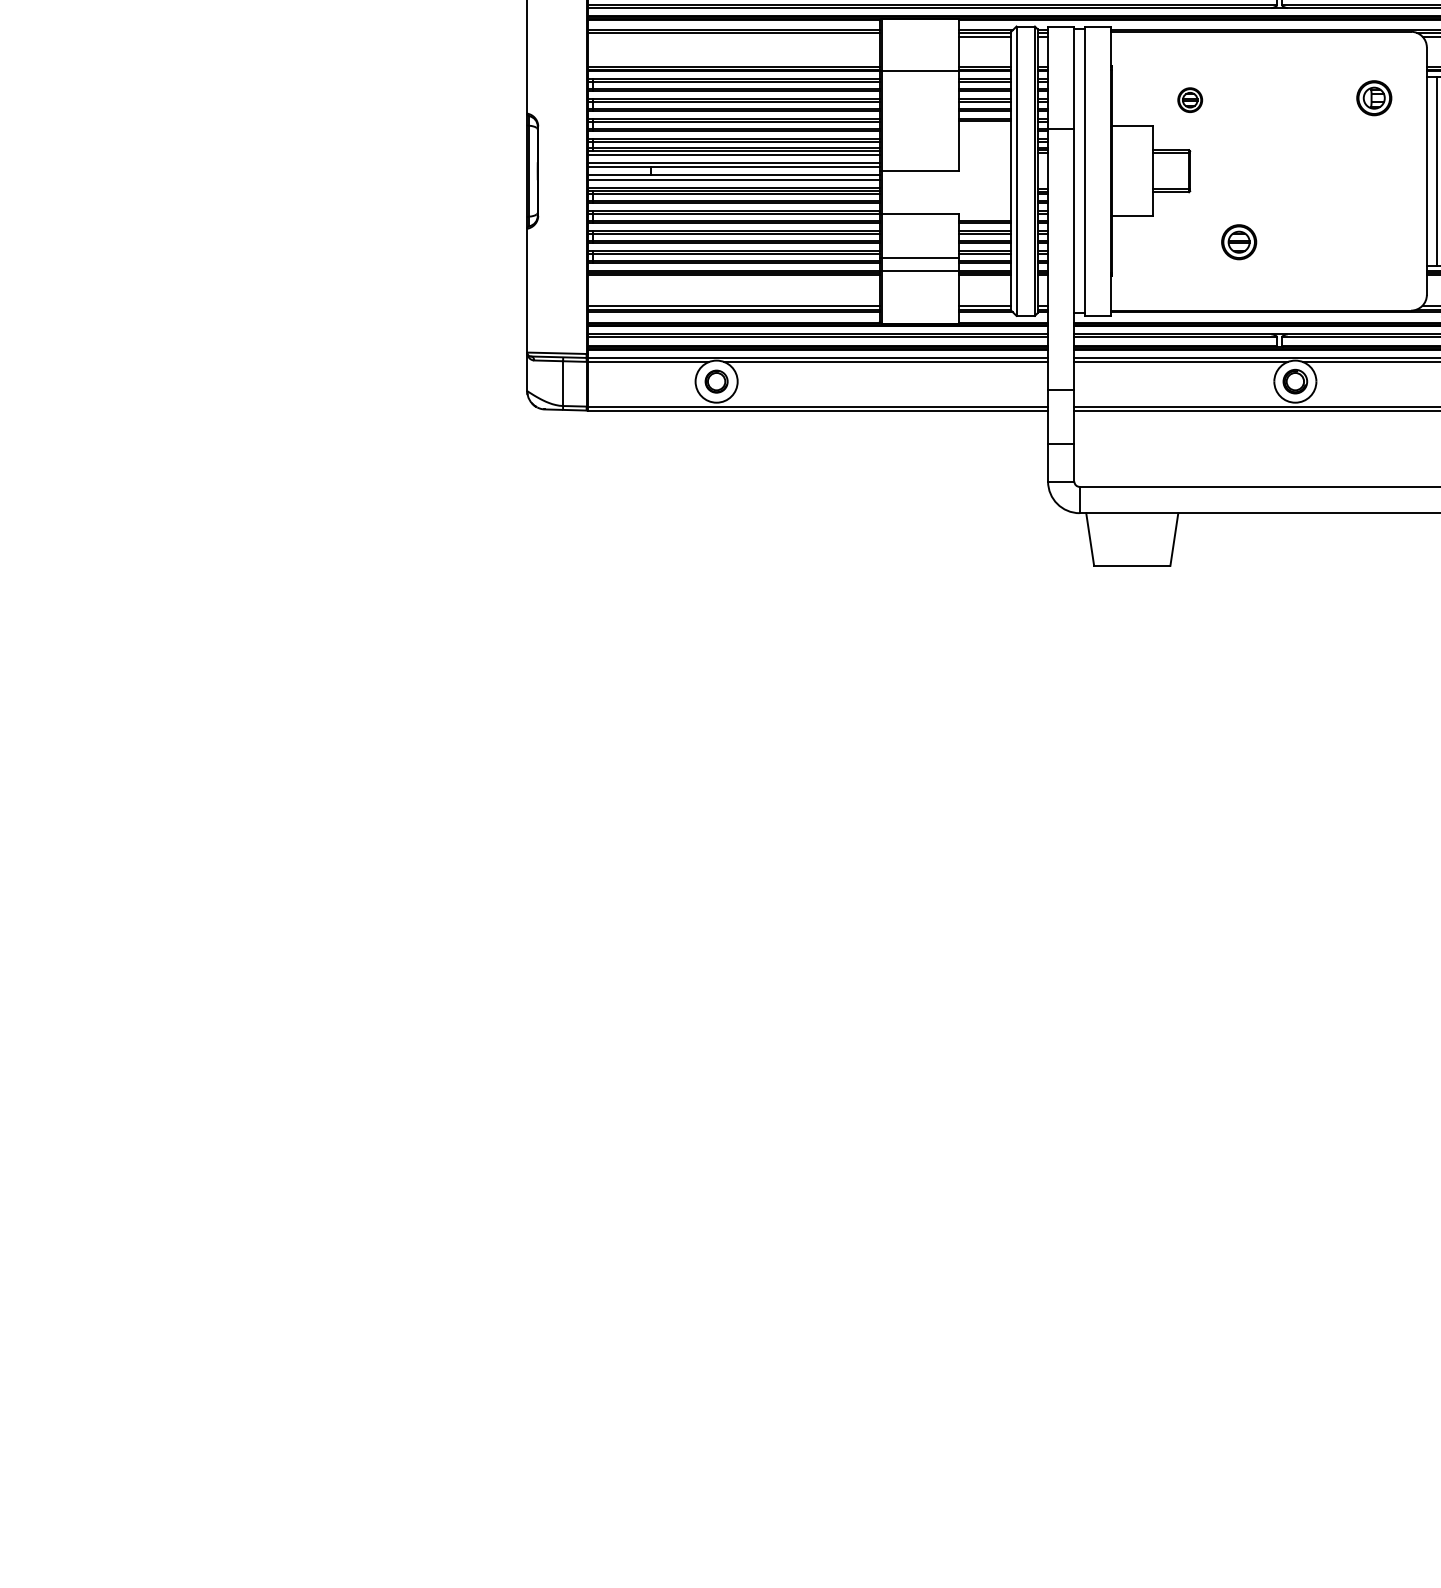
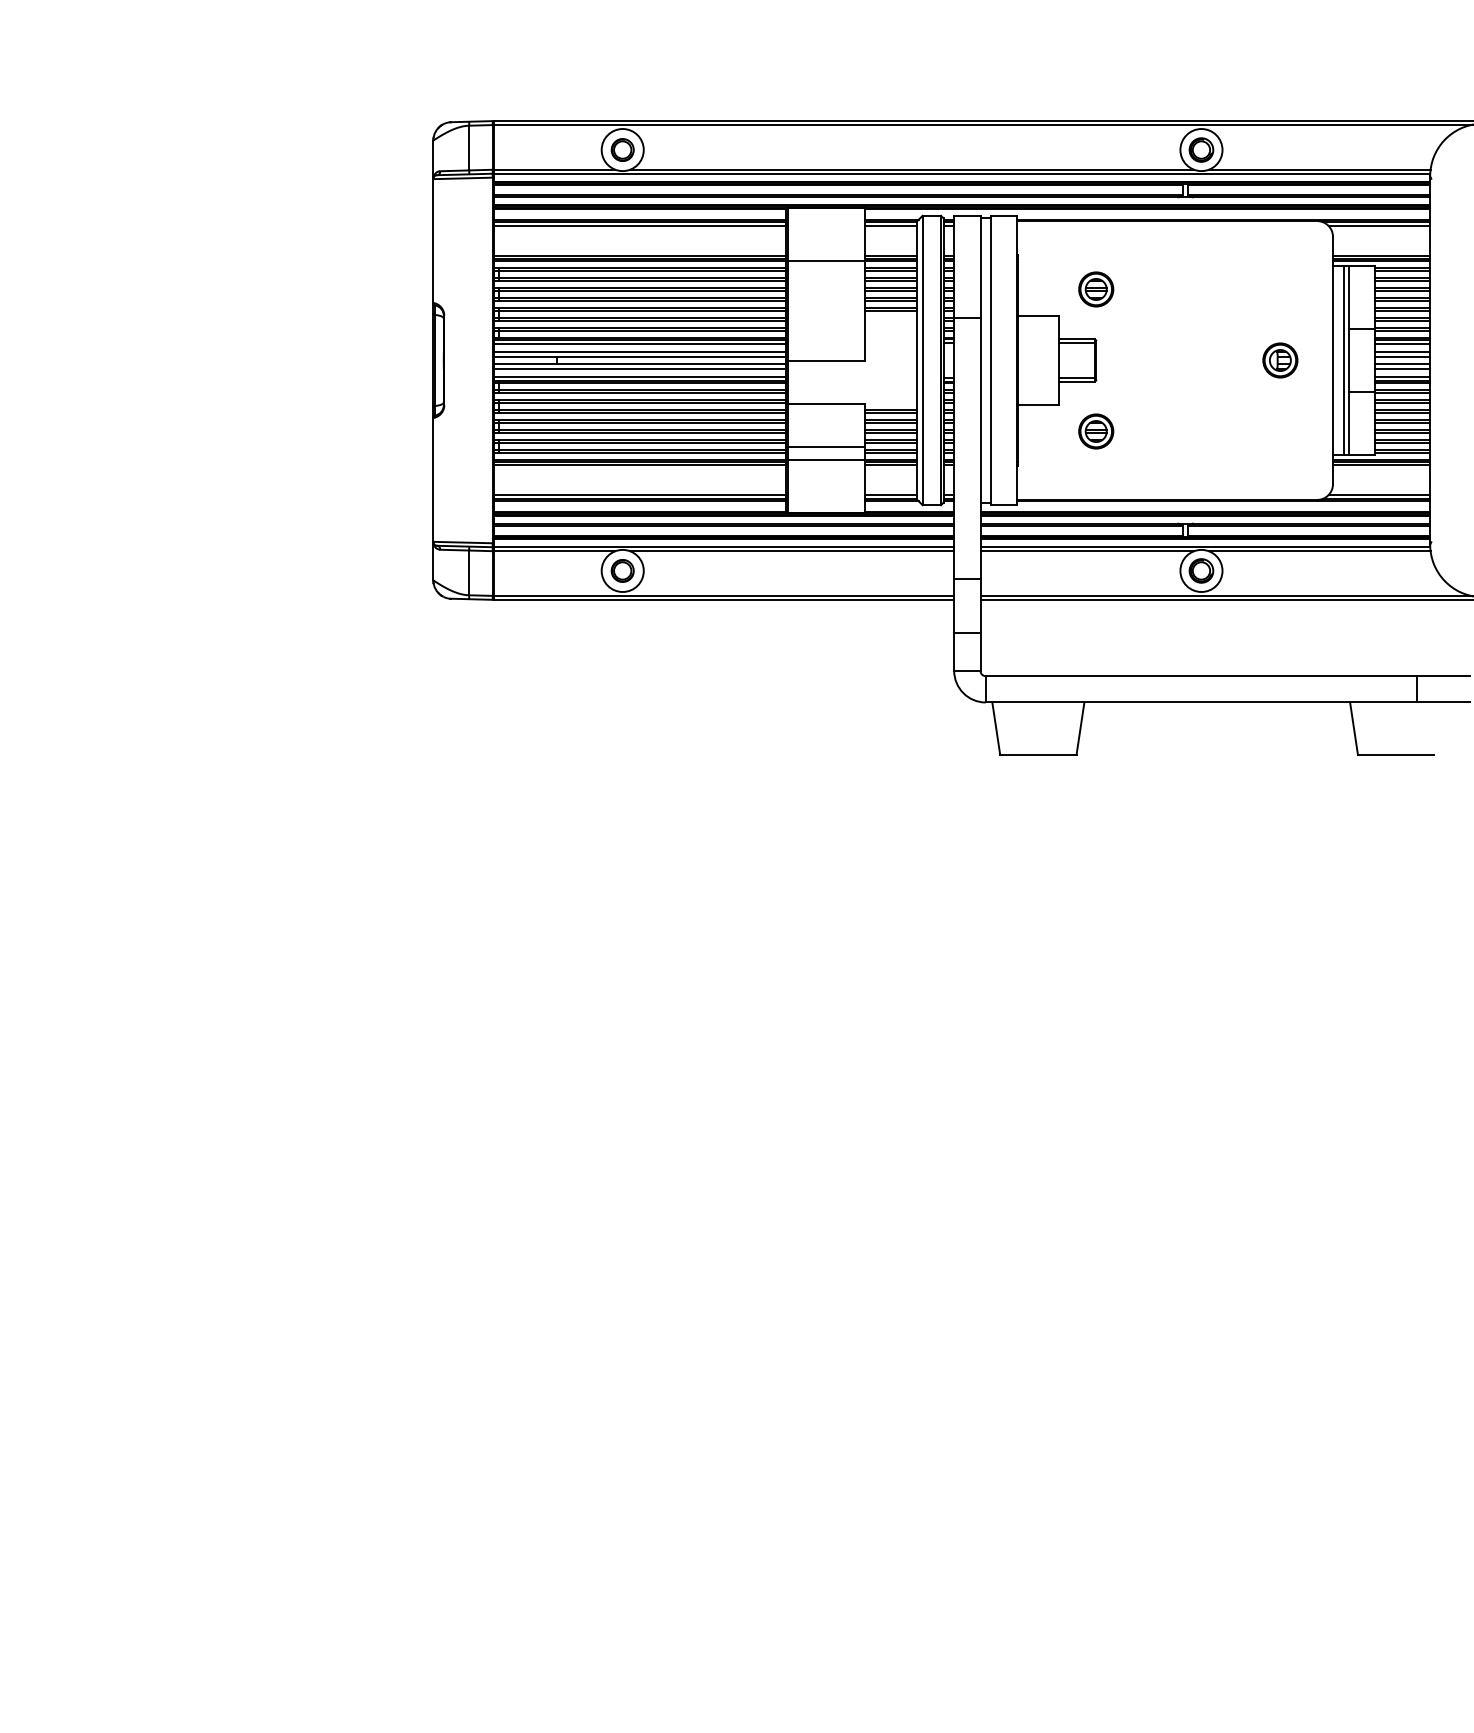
line: (733, 37) -> (639, 226), added
part: (1374, 98) -> (1280, 360), moved
part: (1190, 100) -> (1096, 289), size x1.43
part: (1239, 242) -> (1096, 431), moved

